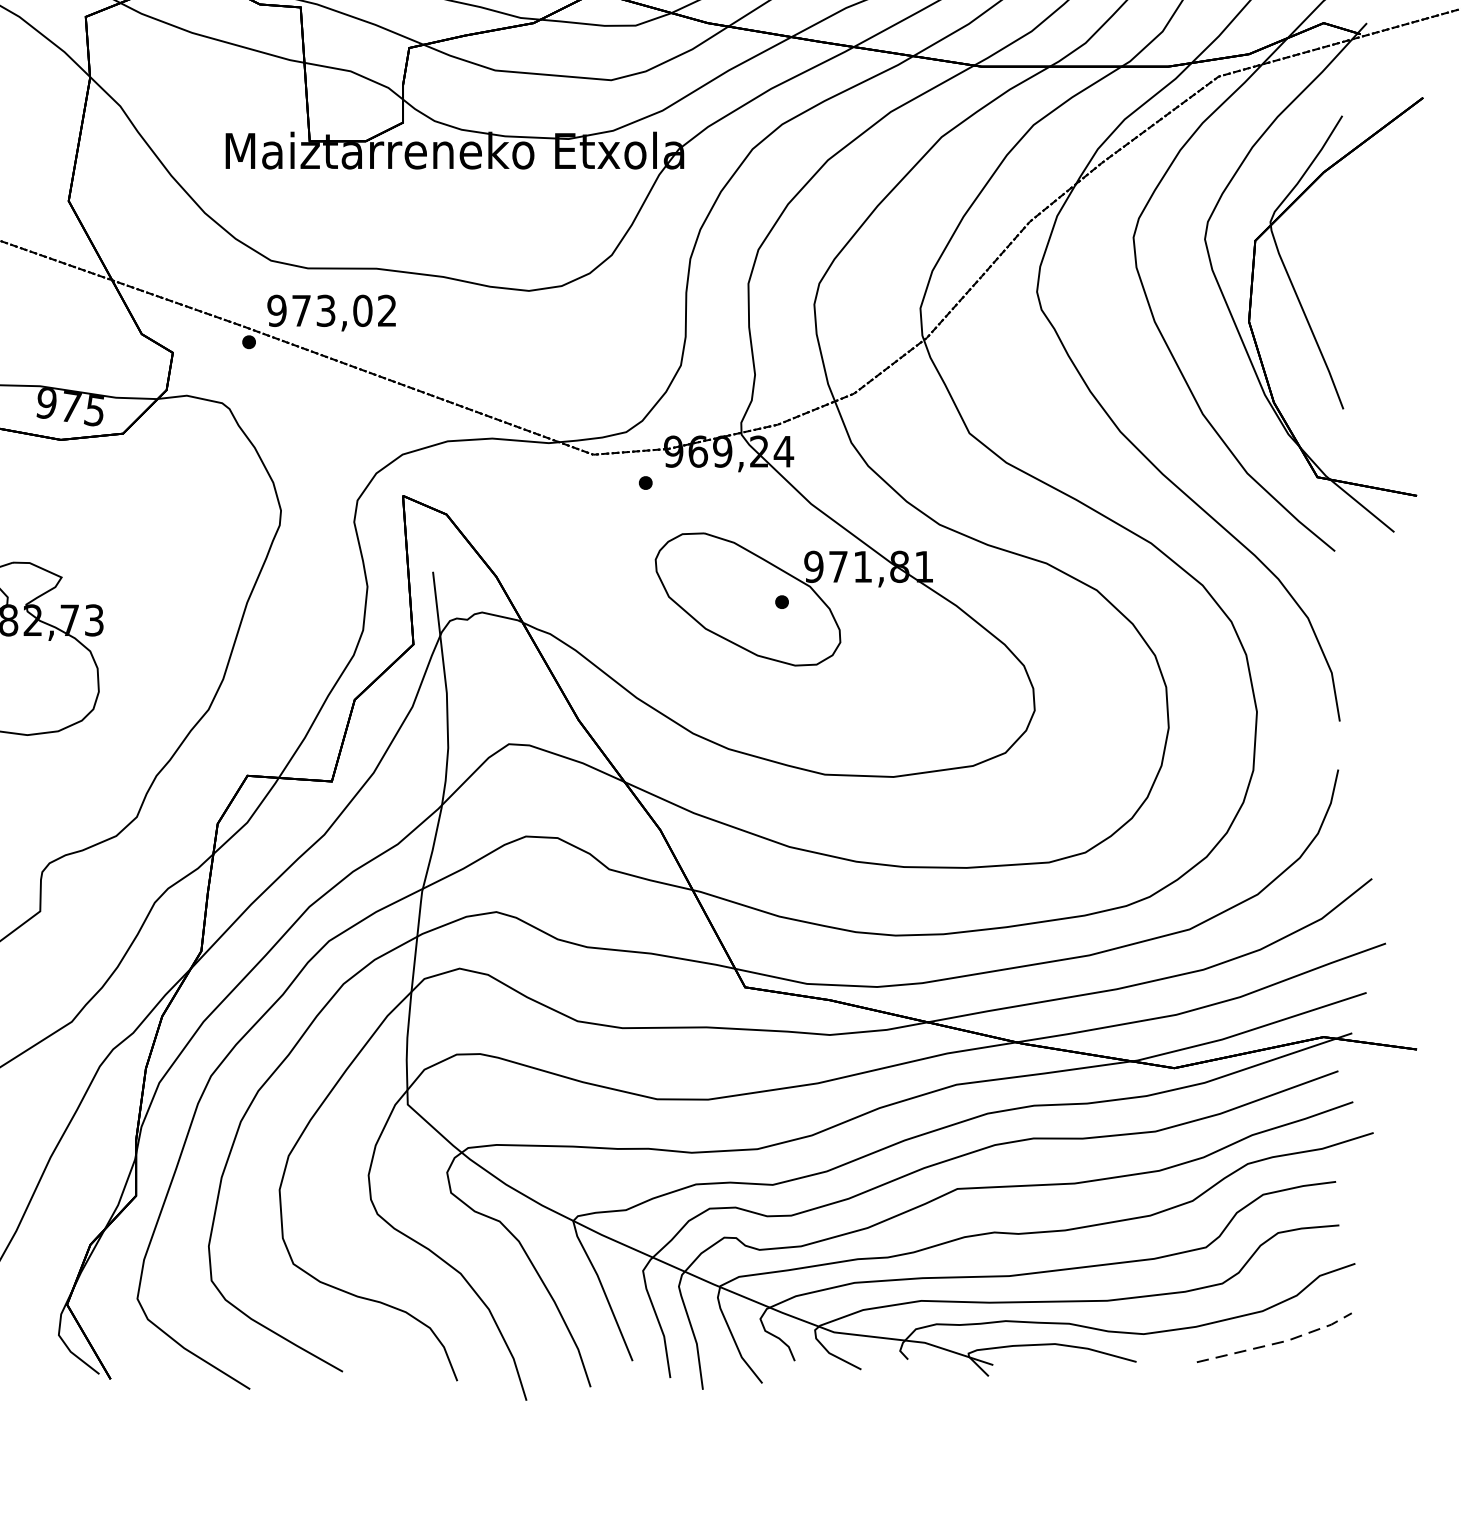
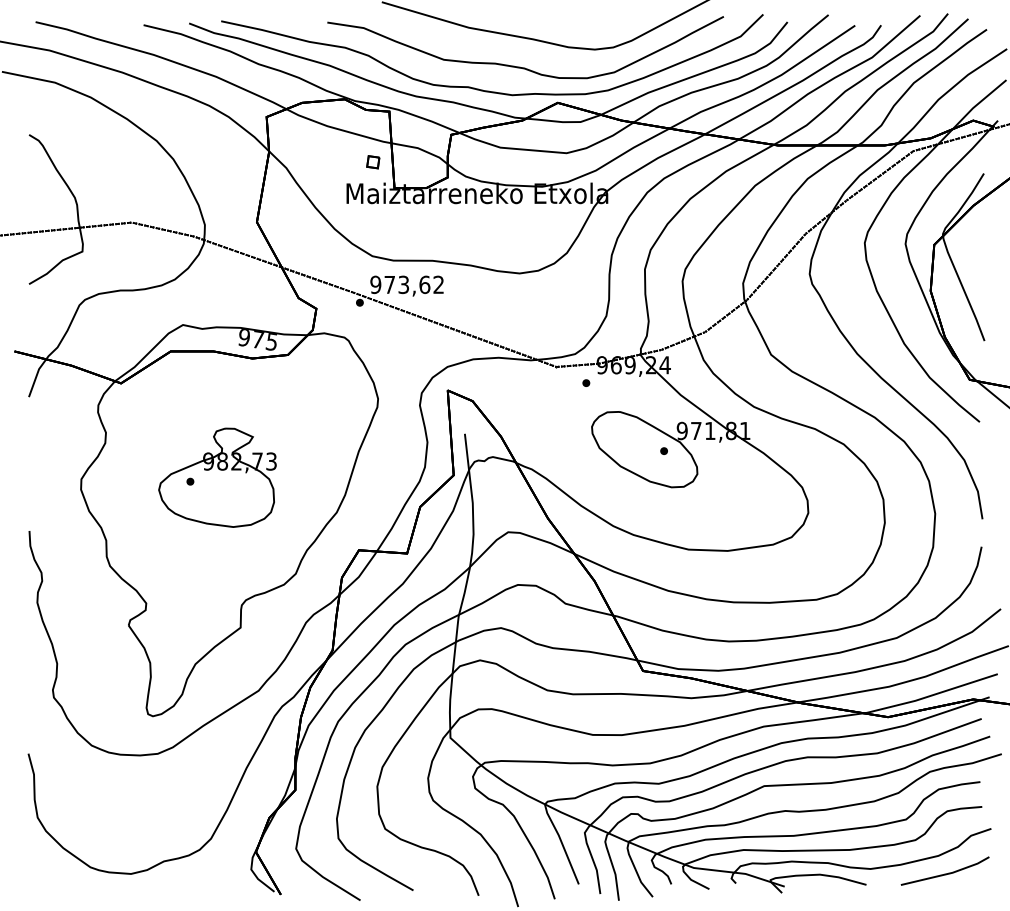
part: (272, 96) -> (373, 162), added
text: (362, 310) -> (424, 284), 973,02 -> 973,62
line: (1278, 1342) -> (947, 873), dashed -> solid

